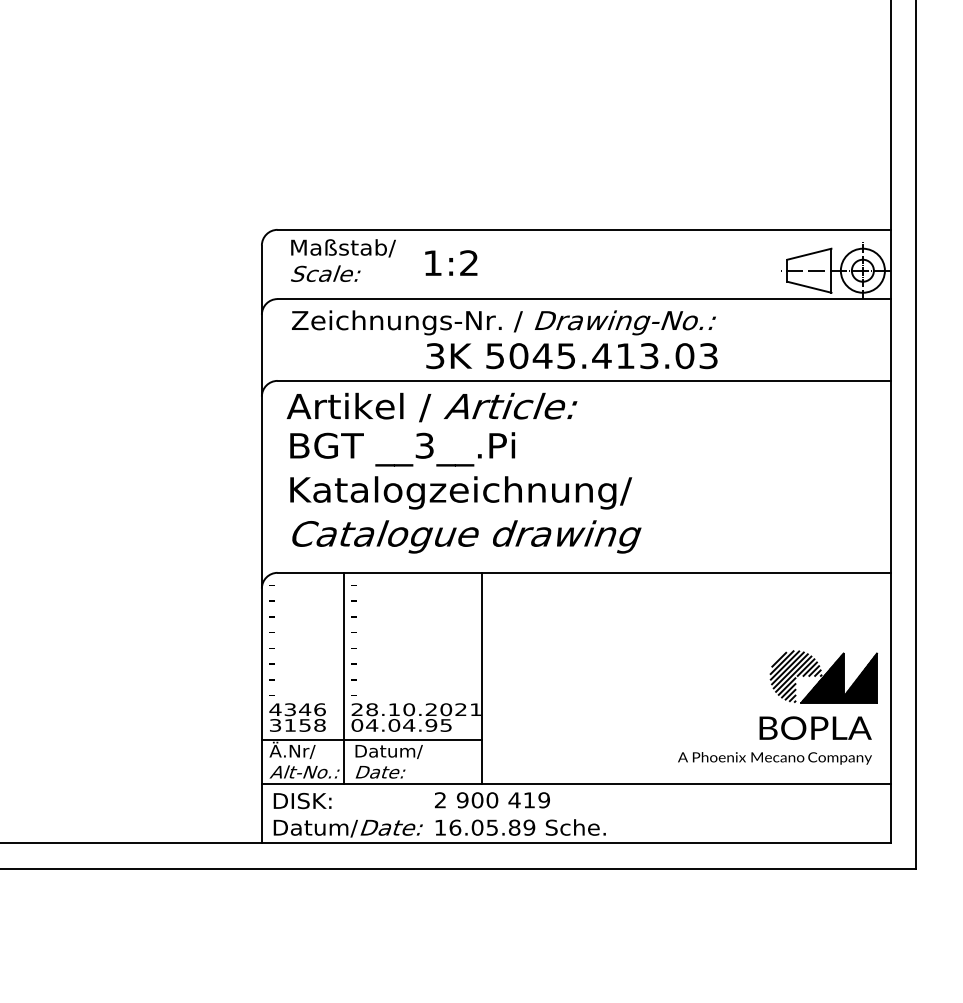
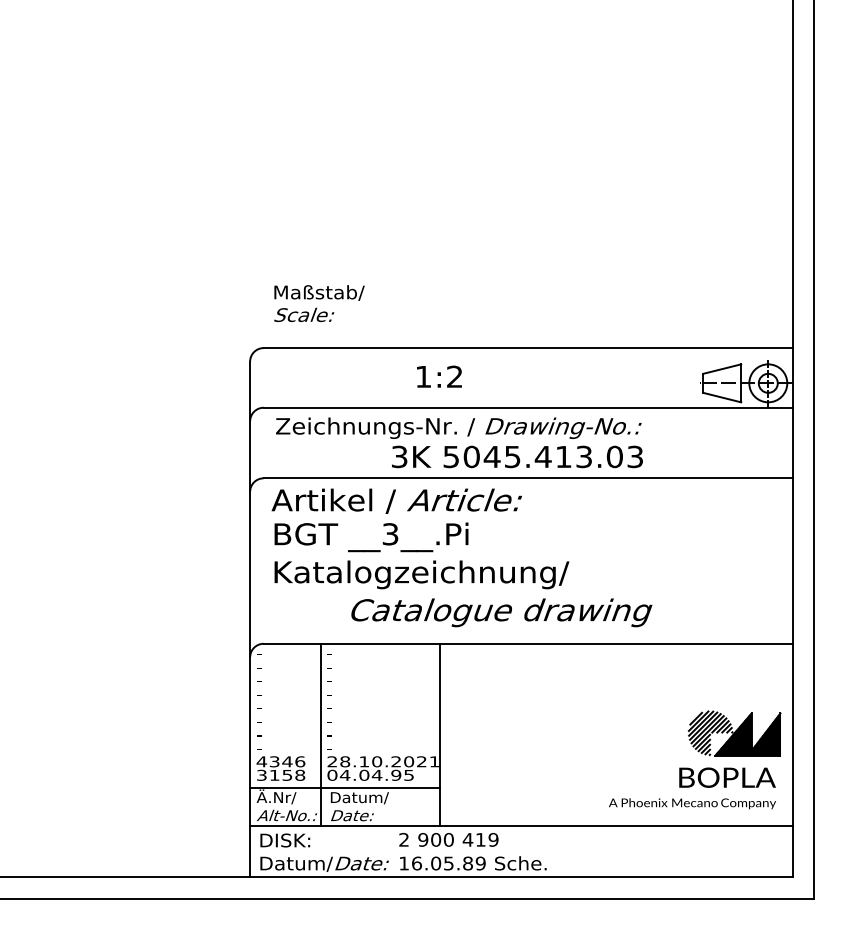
text: (343, 260) -> (319, 303), moved
text: (451, 262) -> (439, 376), moved
text: (466, 536) -> (501, 612), moved

